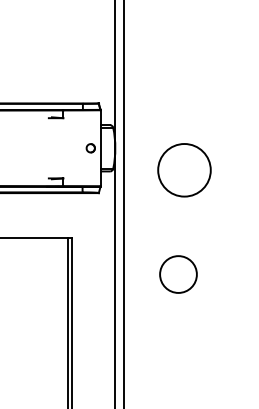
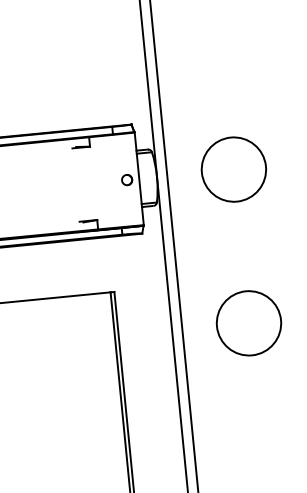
circle: (184, 170) -> (233, 169), moved
circle: (178, 274) -> (249, 323), size x1.43

